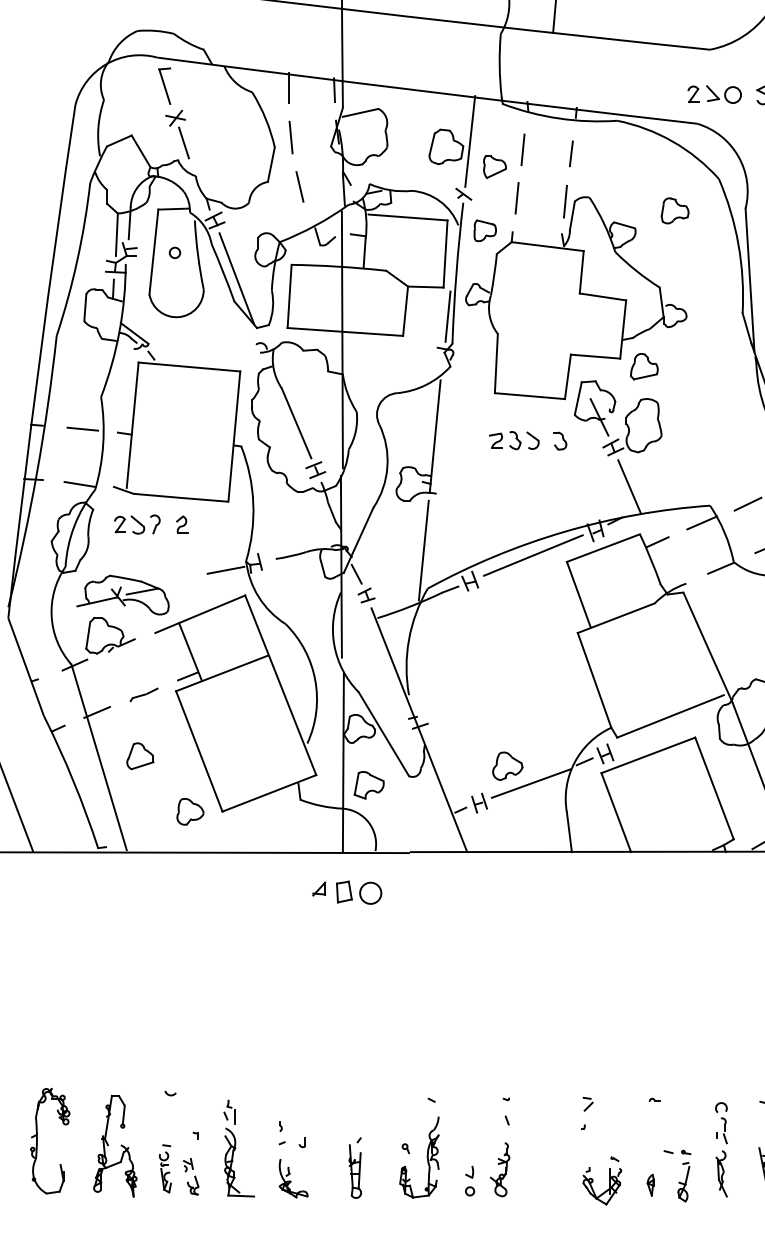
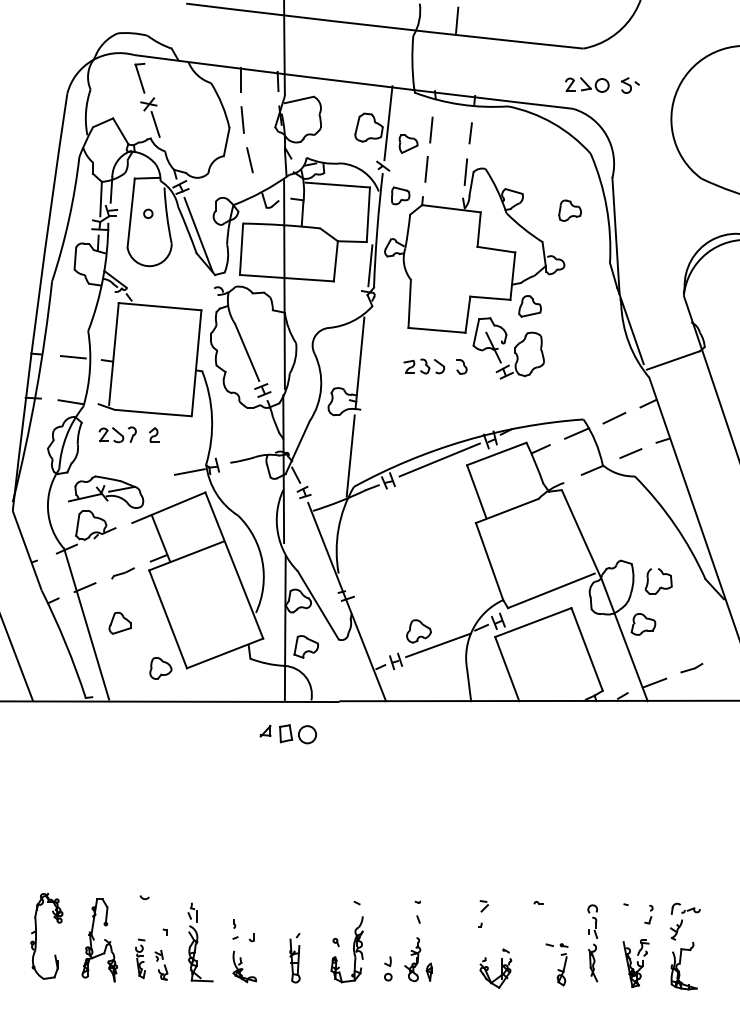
part: (674, 210) -> (569, 210), moved
line: (628, 486) -> (517, 403), removed
part: (649, 1184) -> (428, 971), moved

